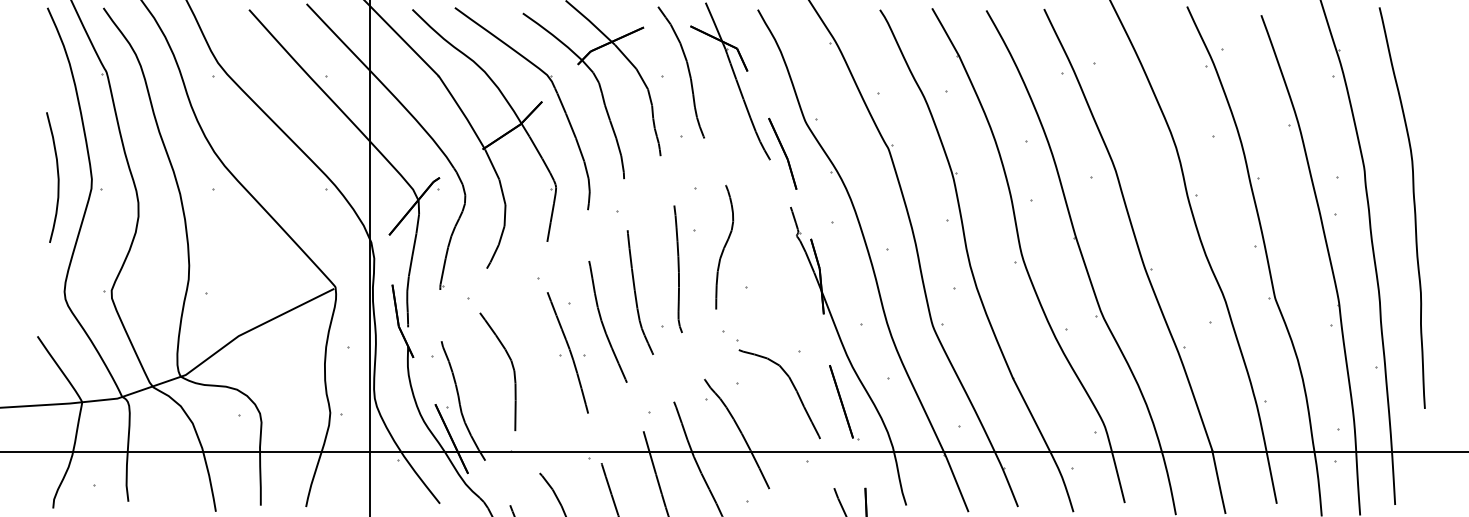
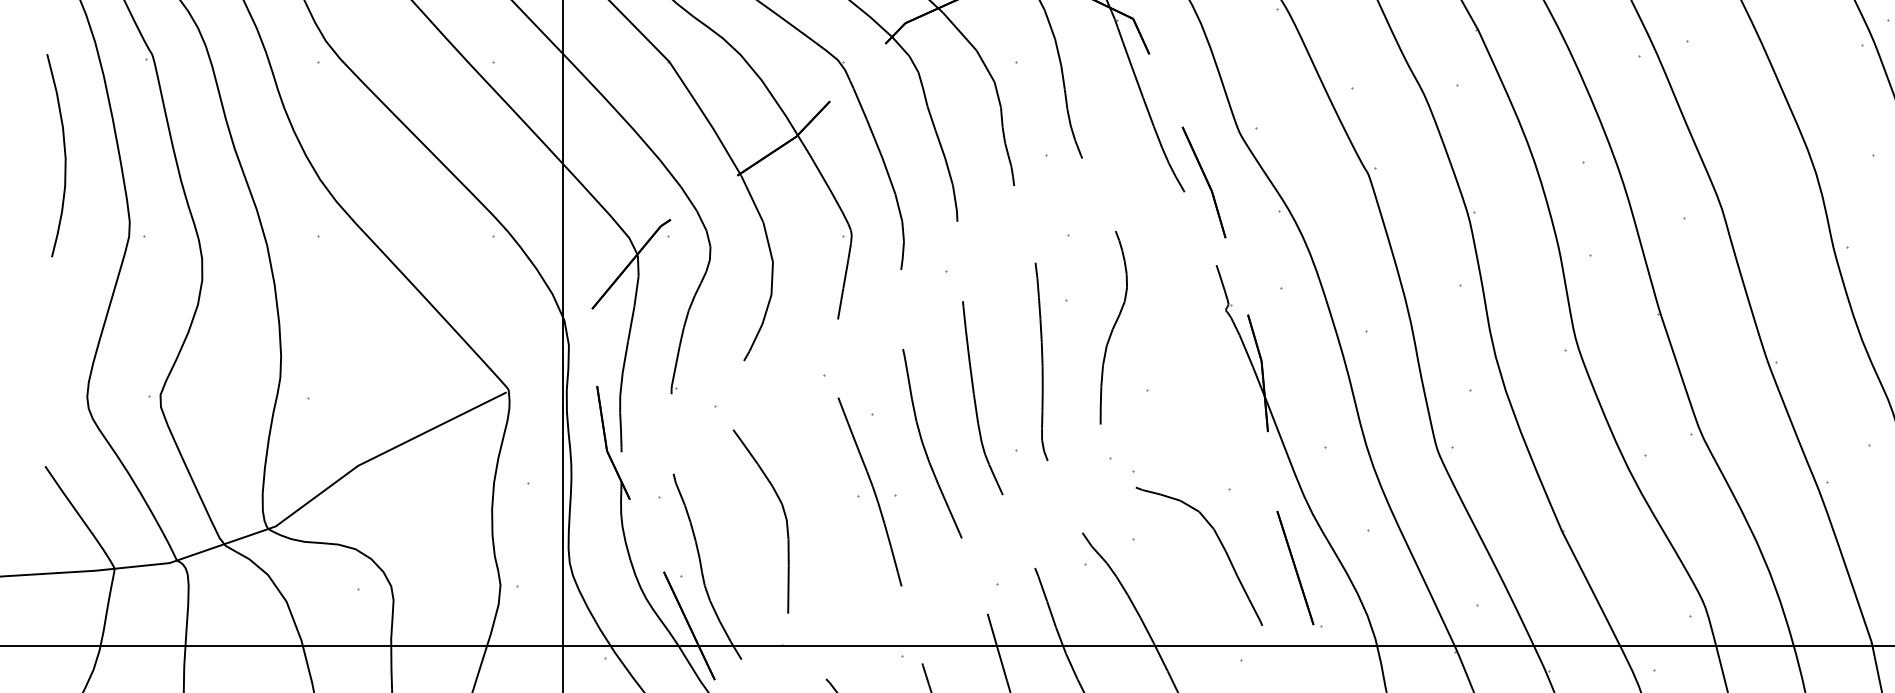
curve: (57, 177) -> (63, 155), moved

